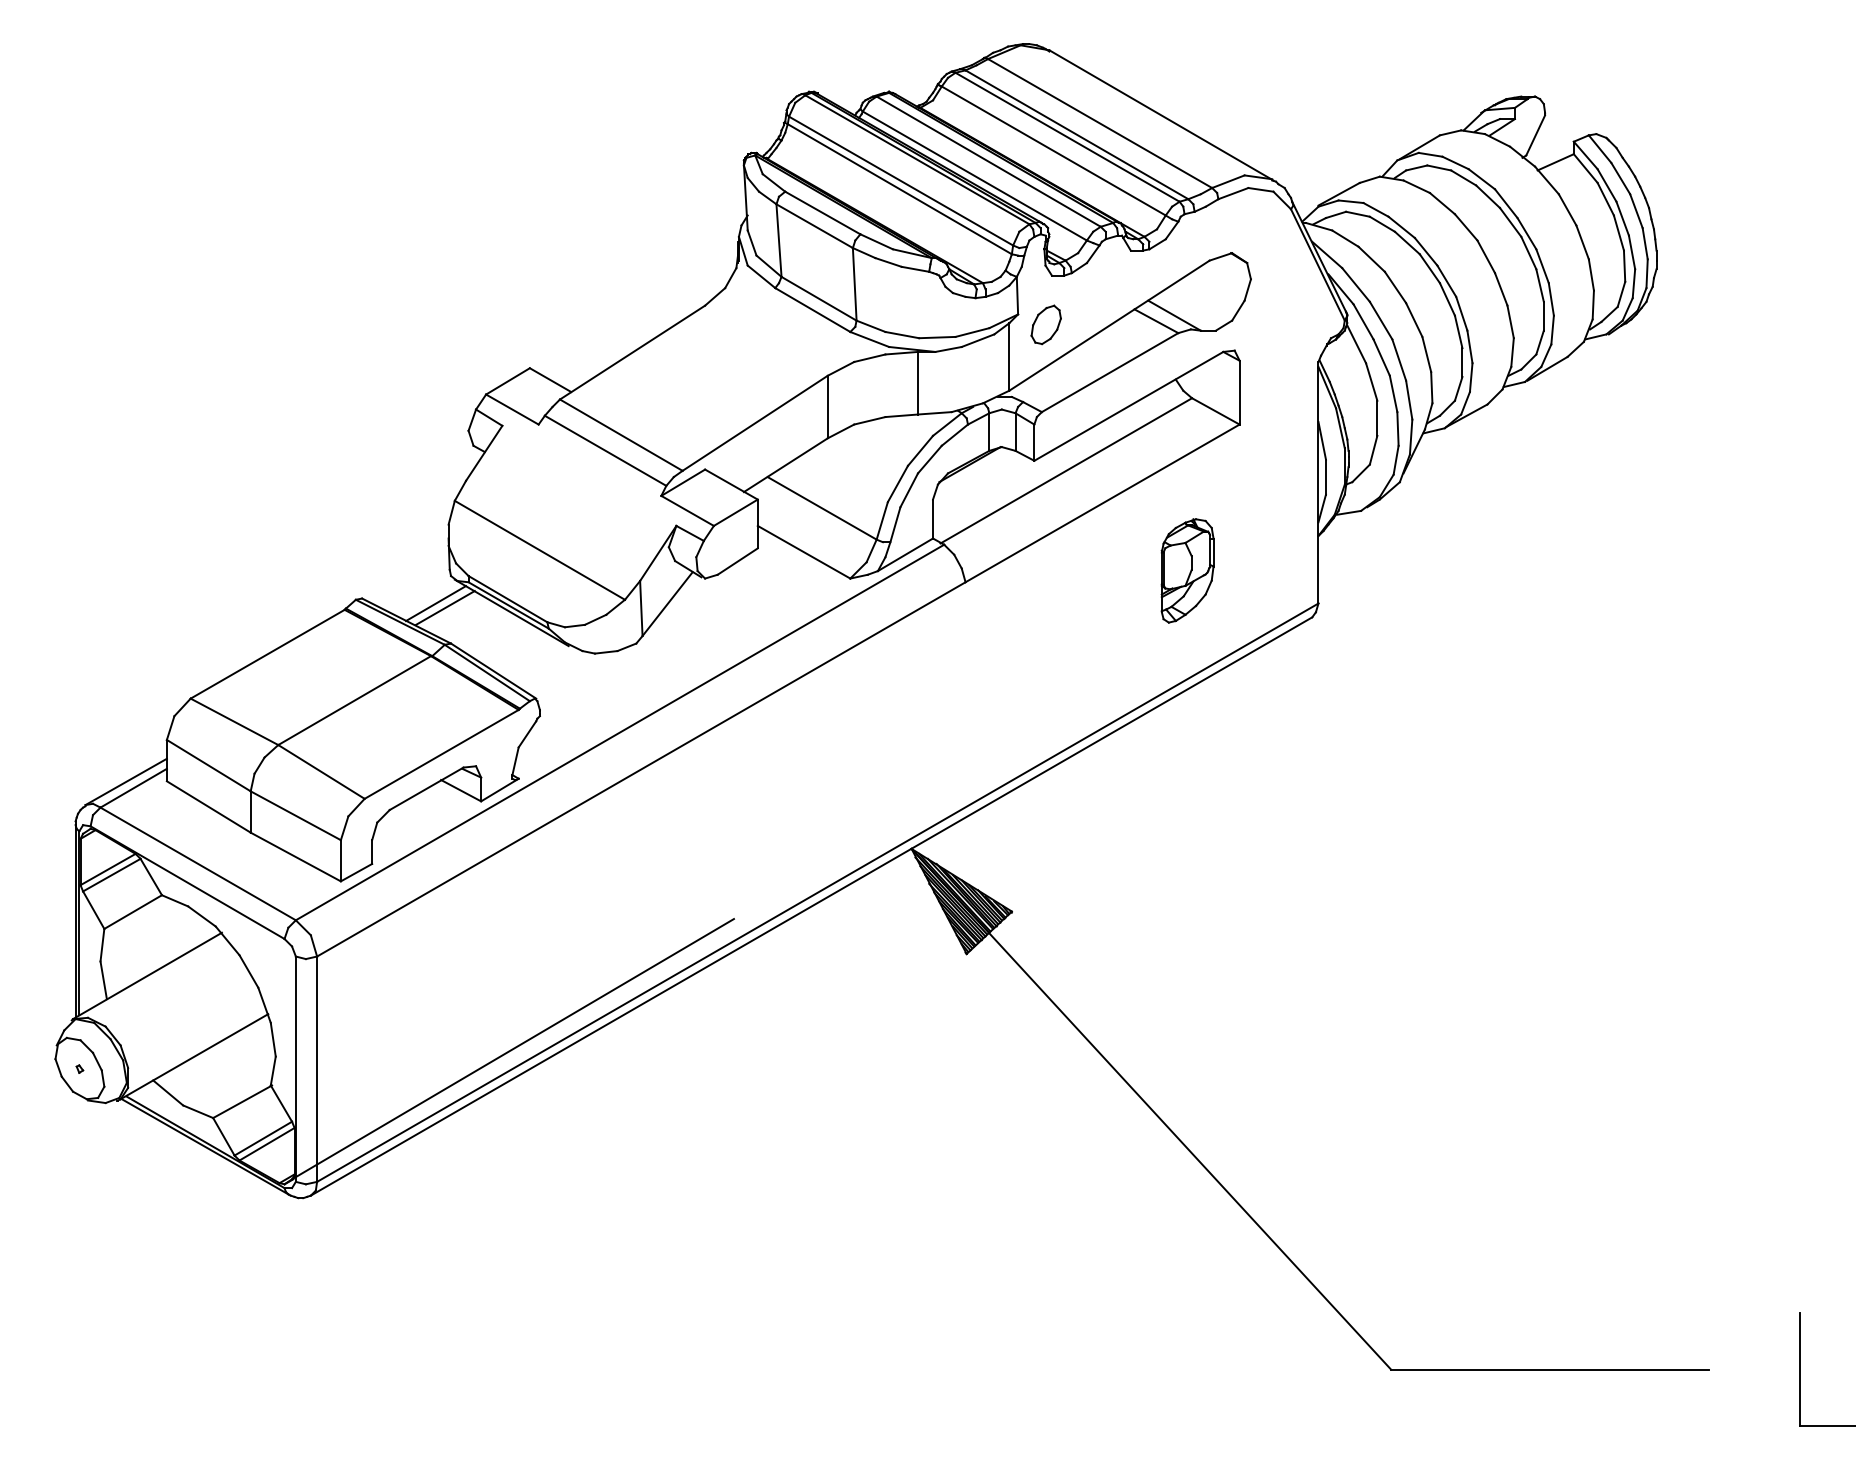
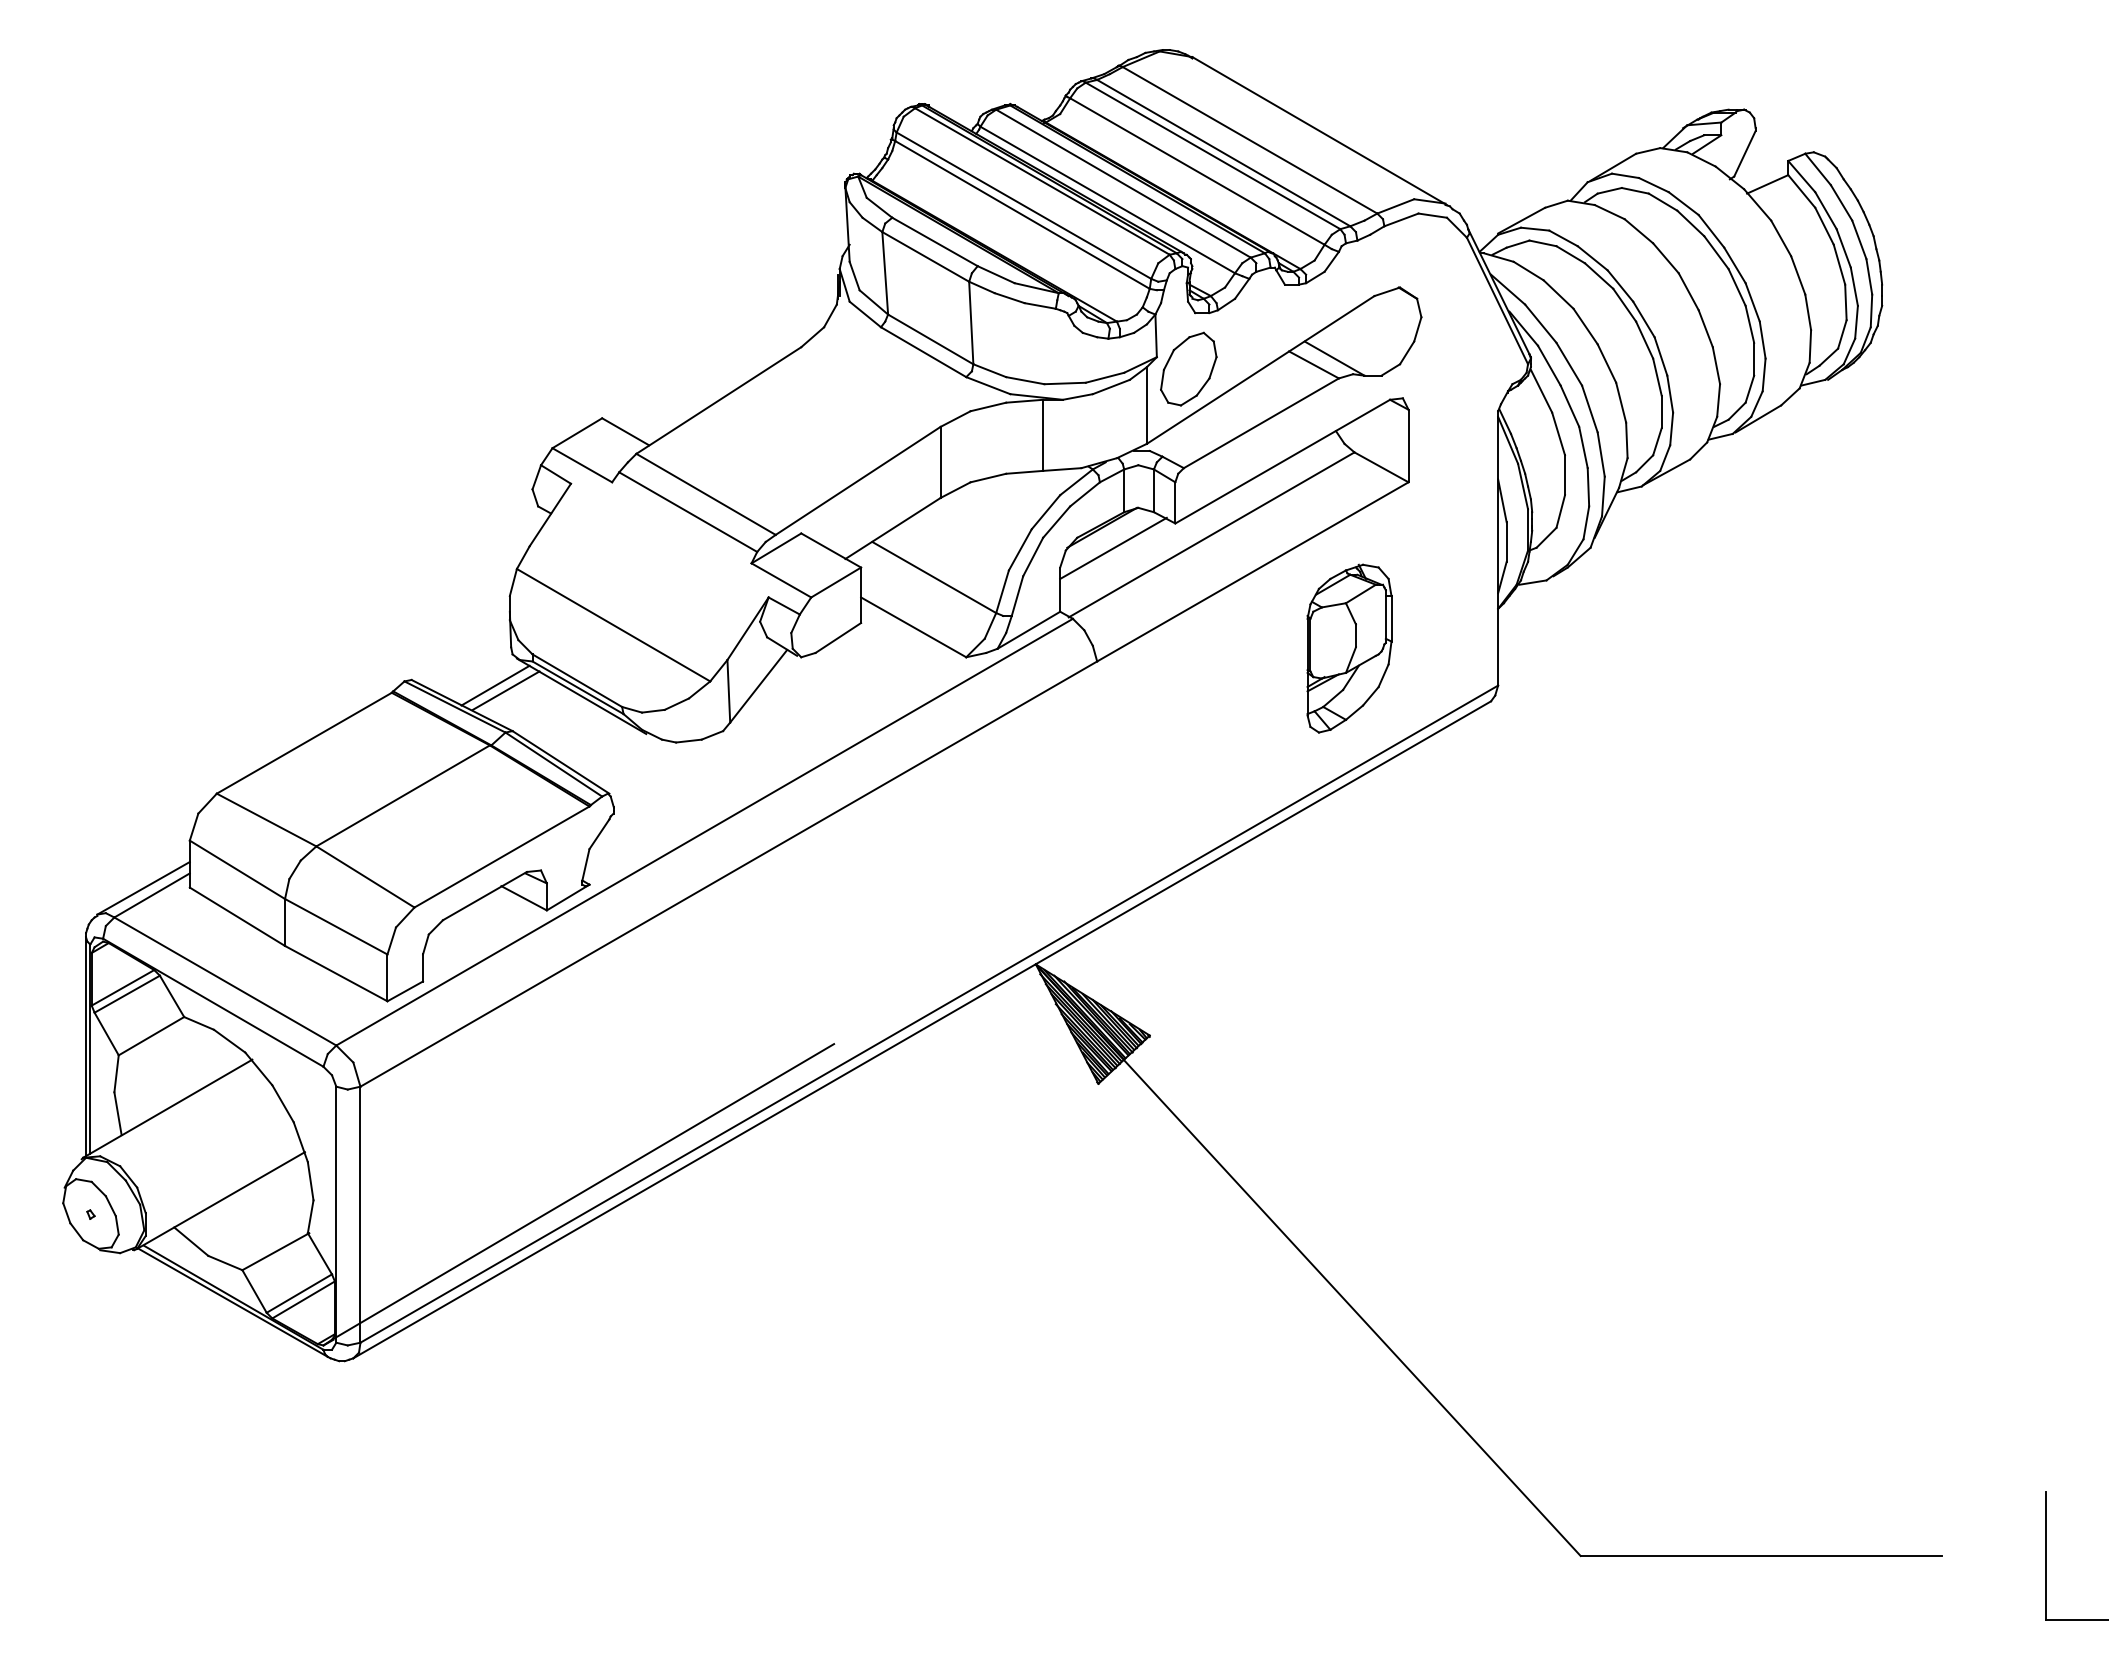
part: (1045, 324) -> (1188, 368), size x1.67
line: (979, 481) -> (1113, 547), added
part: (1187, 570) -> (1349, 648), size x1.43

